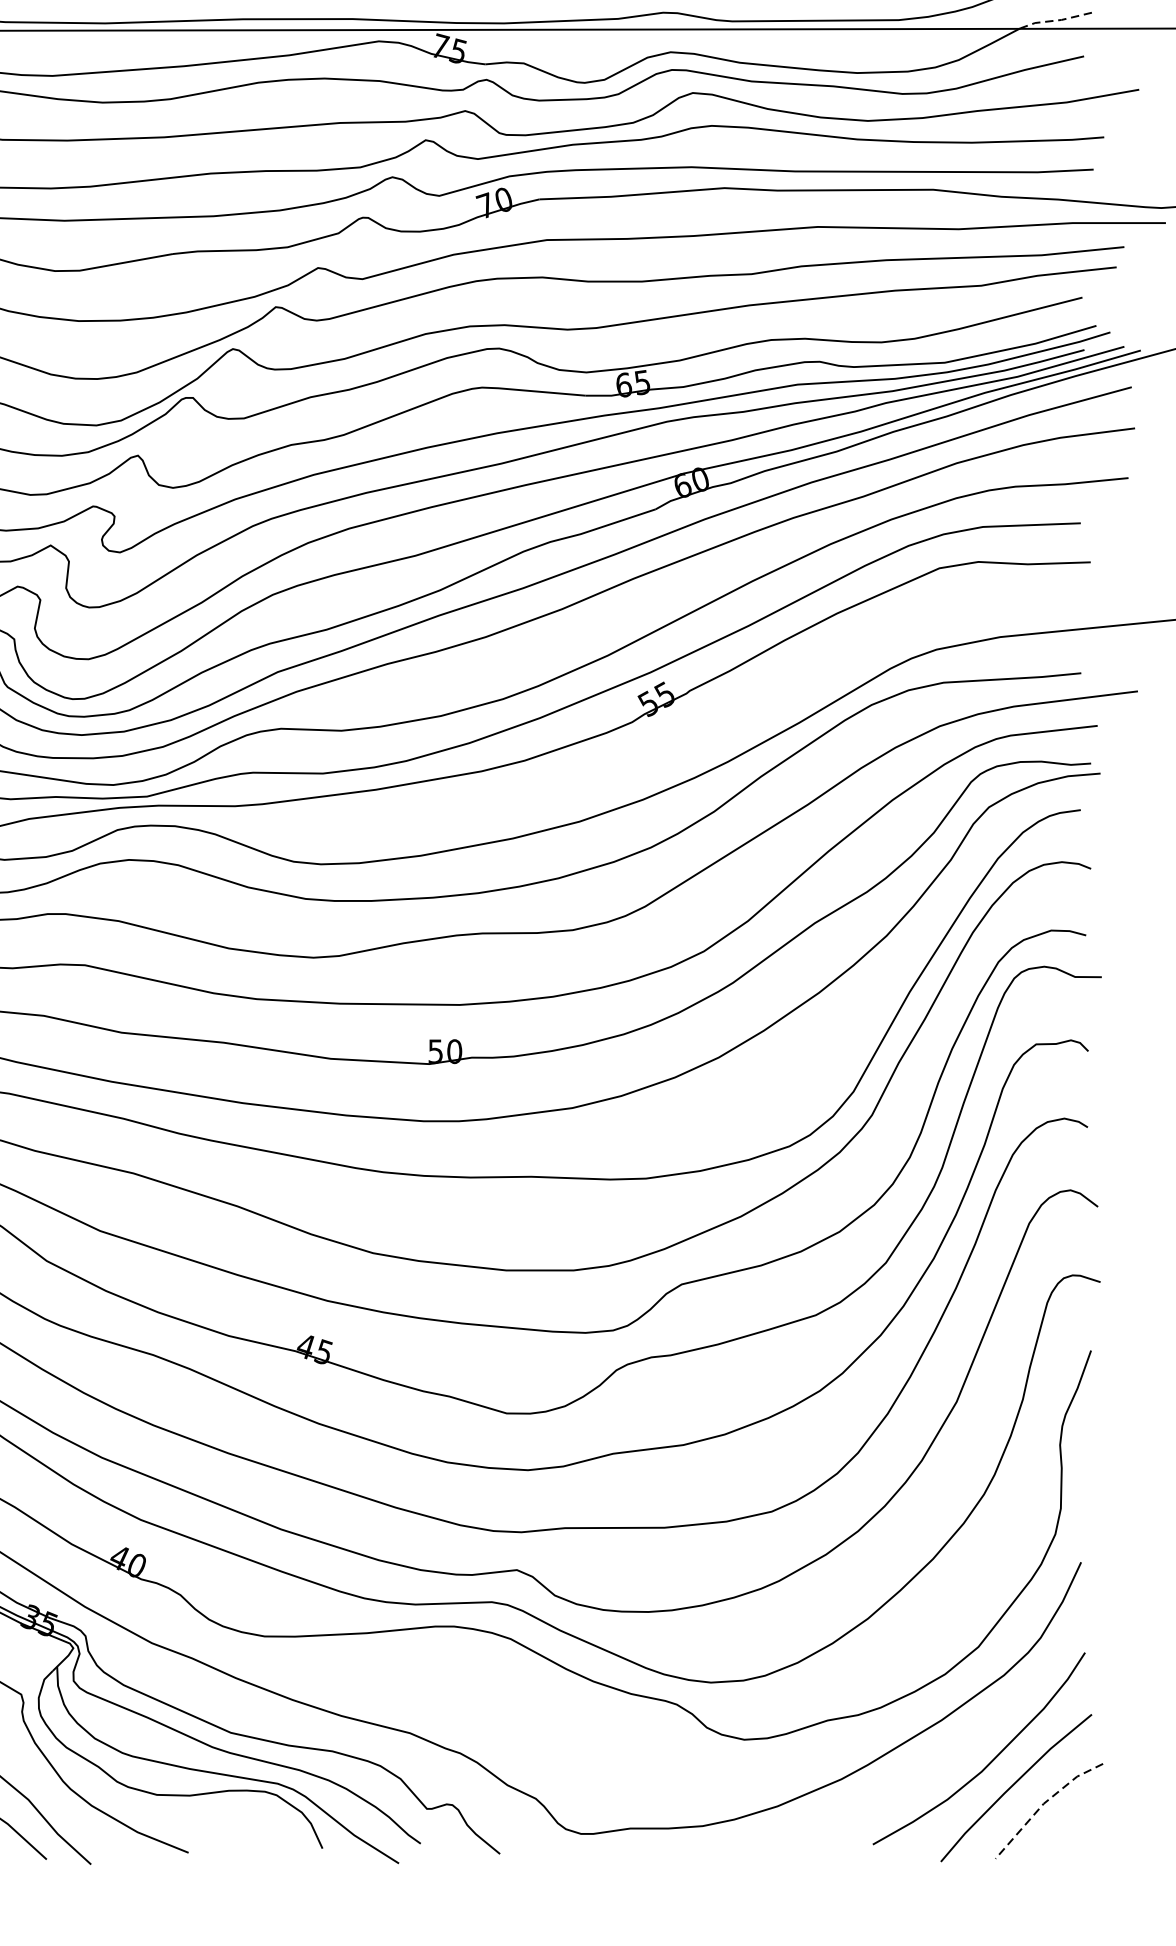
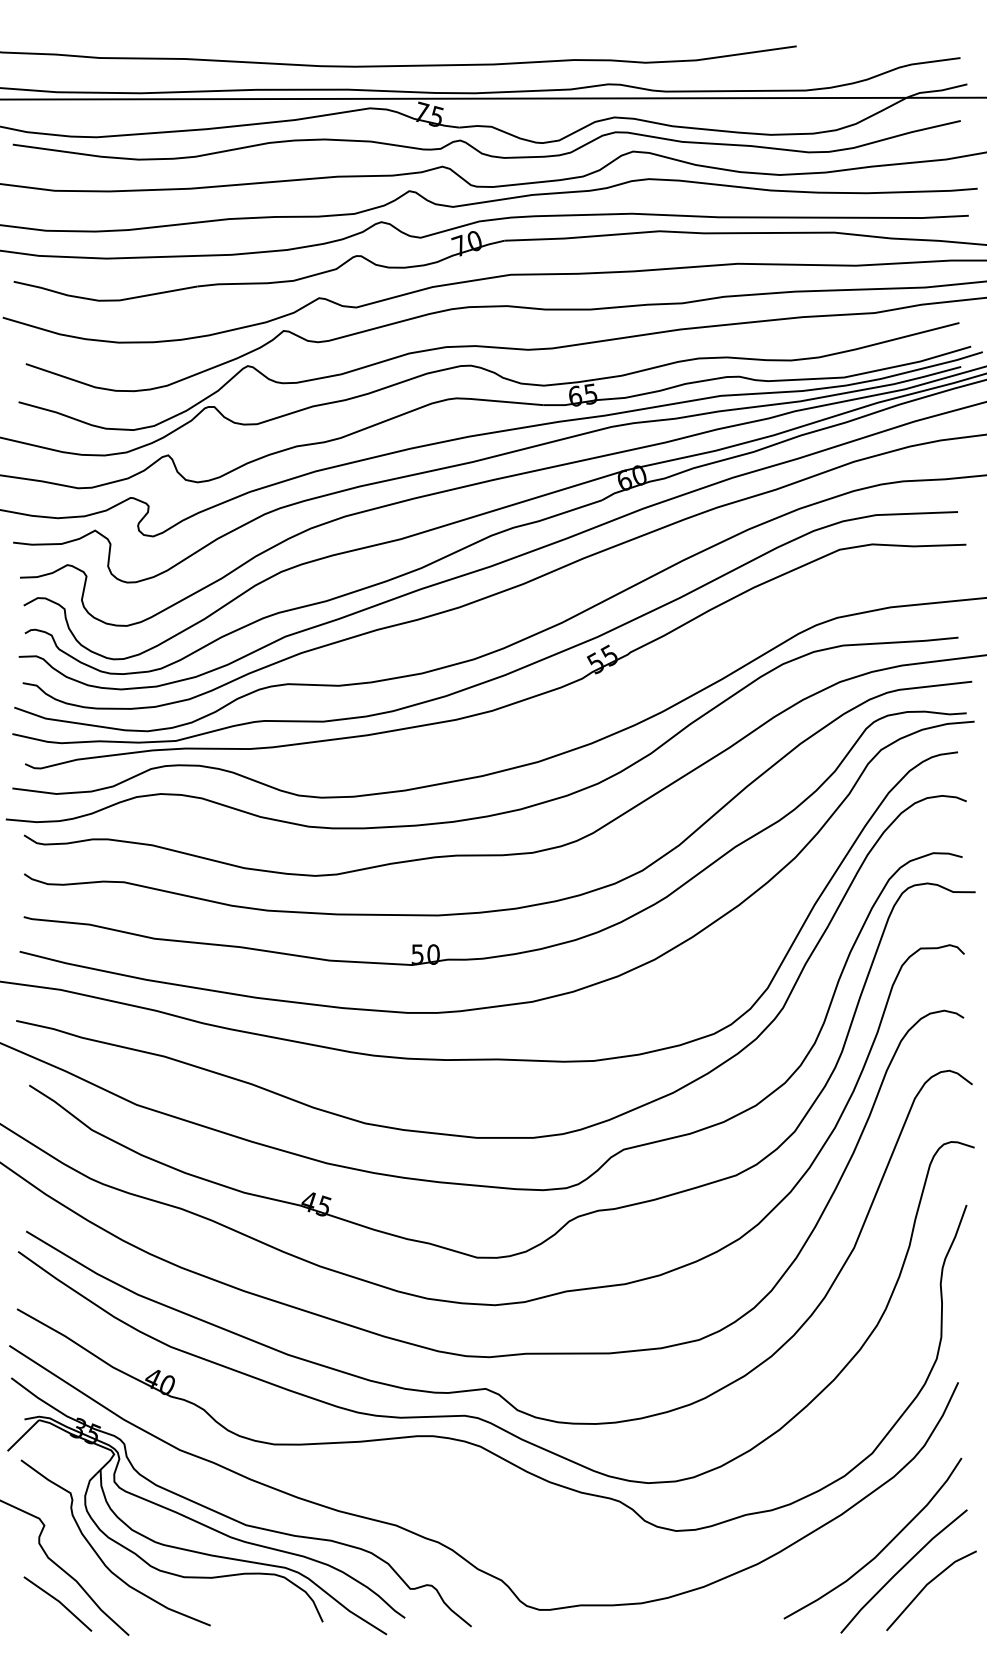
line: (1056, 20) -> (937, 90), dashed -> solid
line: (1043, 1803) -> (926, 1584), dashed -> solid

